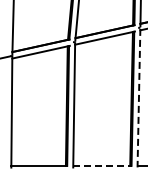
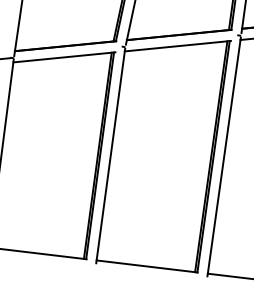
line: (138, 98) -> (223, 157), dashed -> solid
line: (103, 165) -> (148, 266), dashed -> solid

